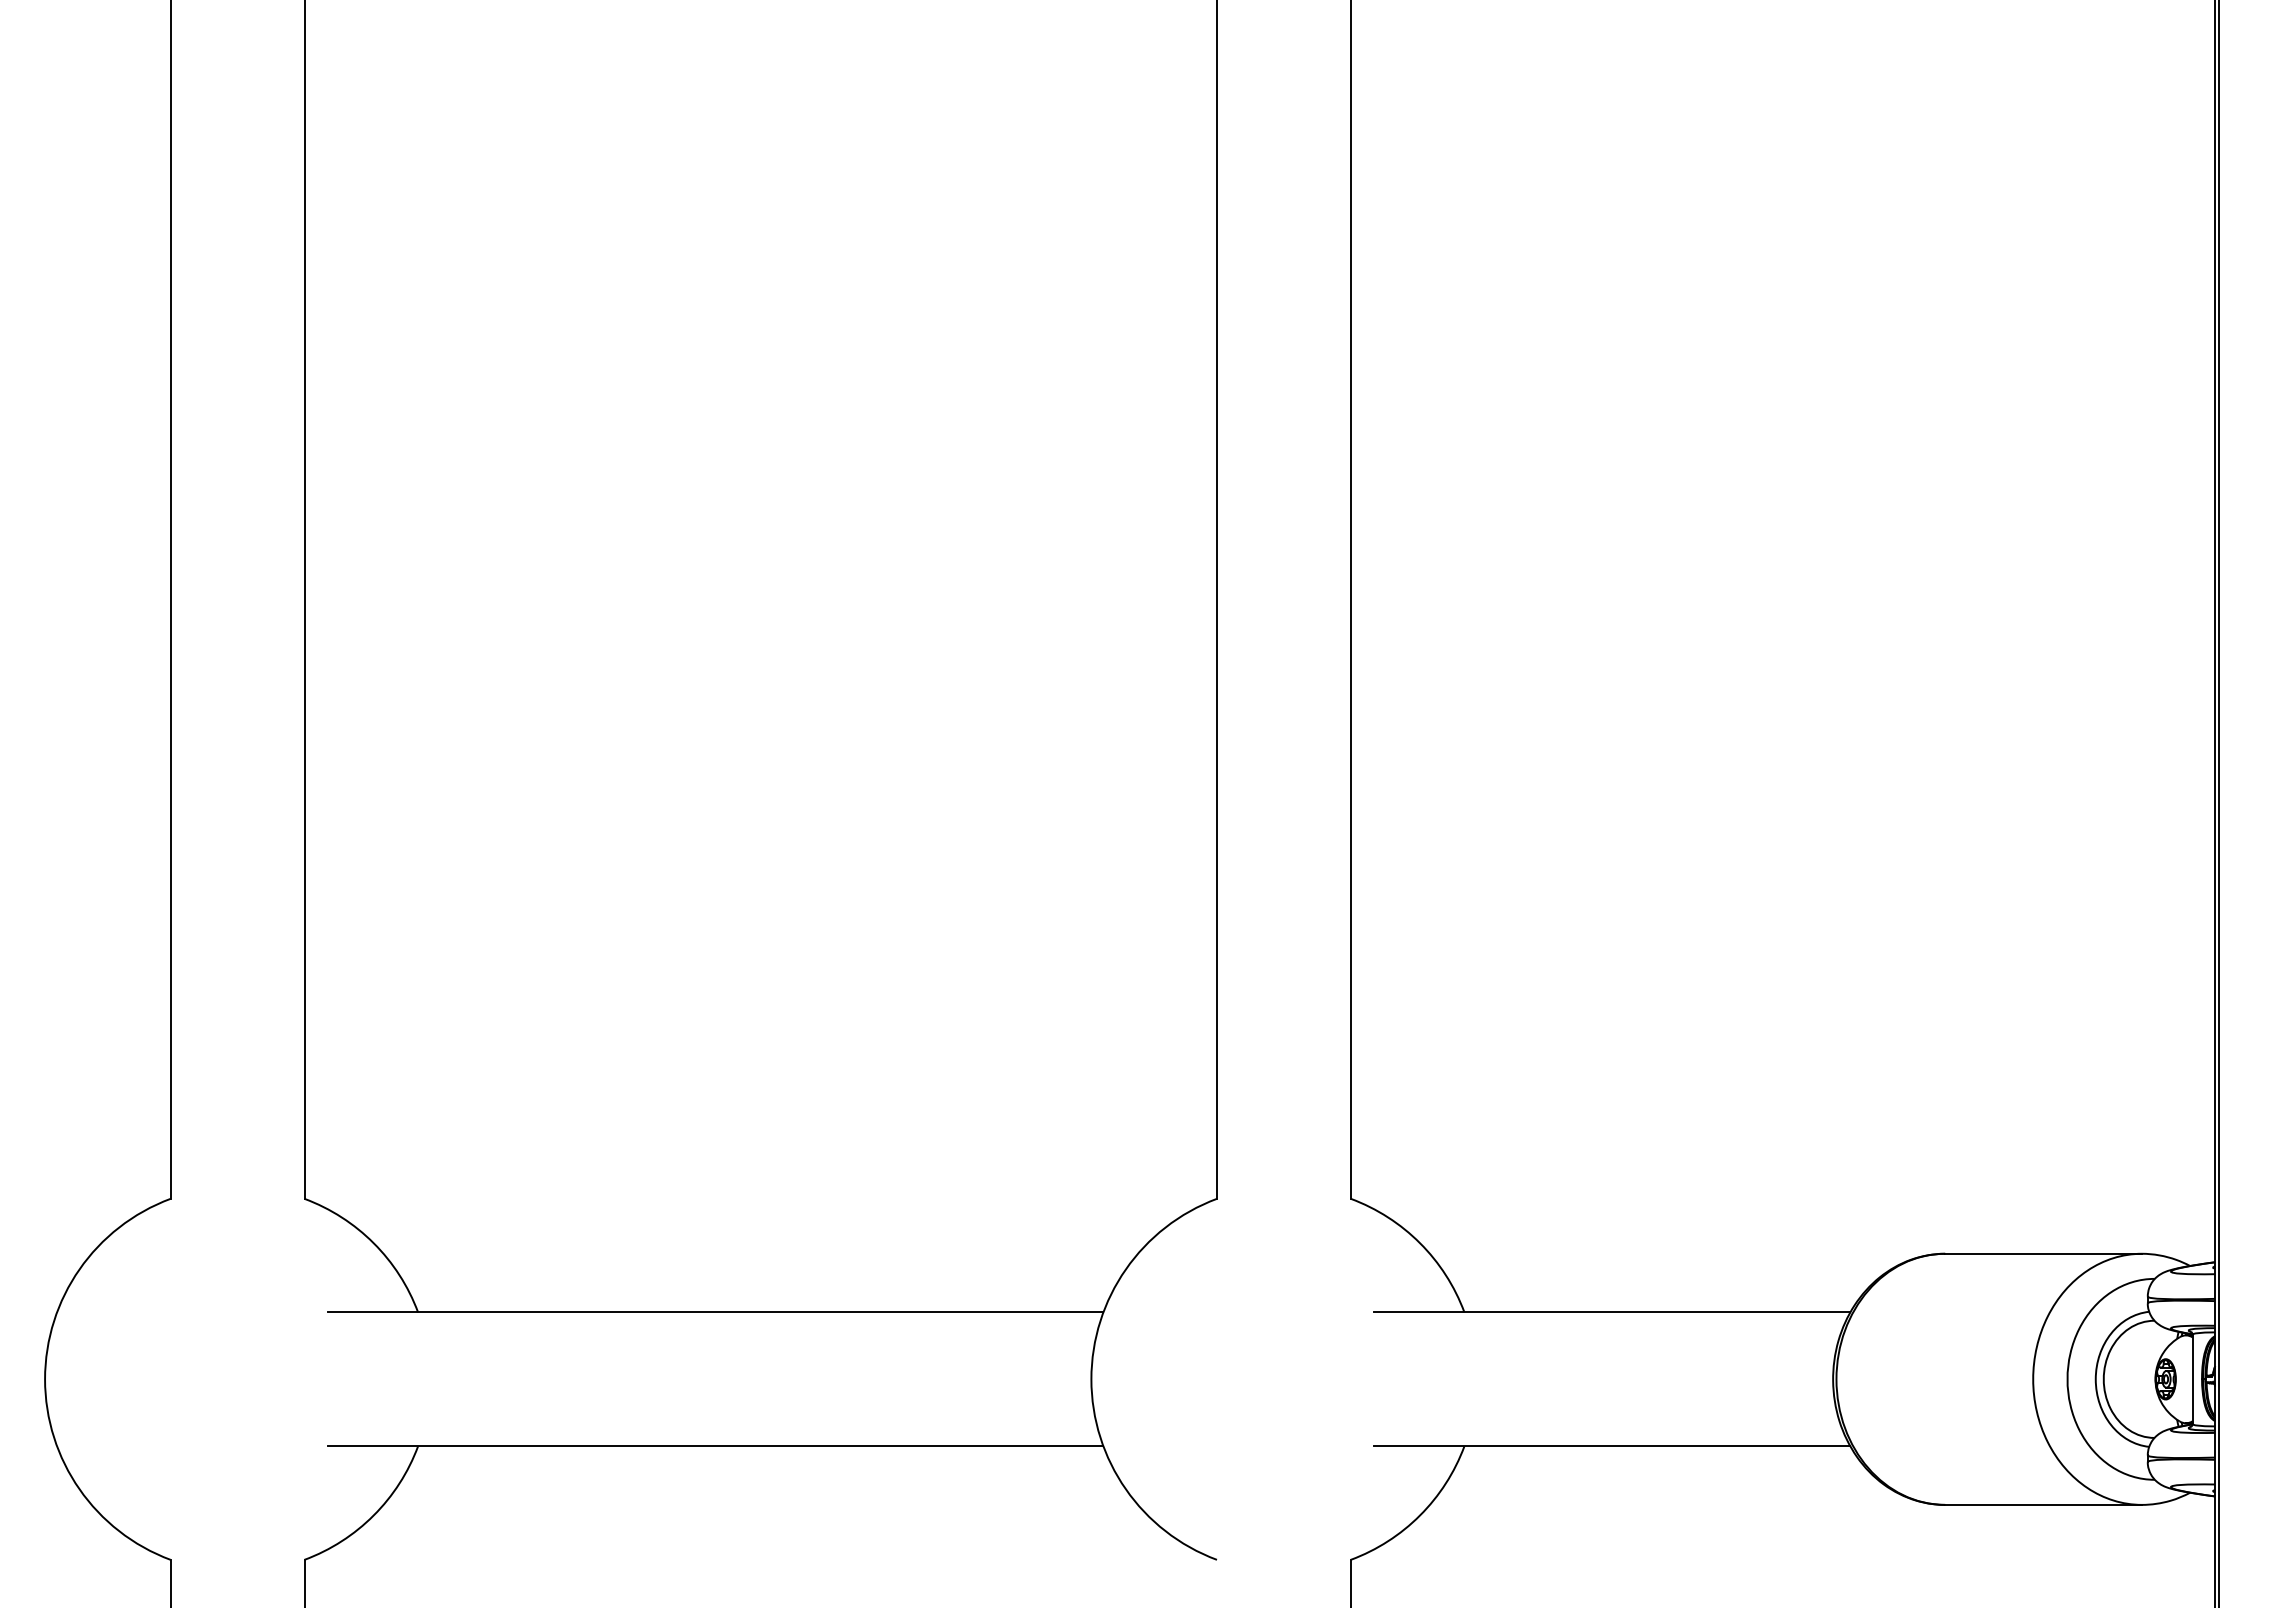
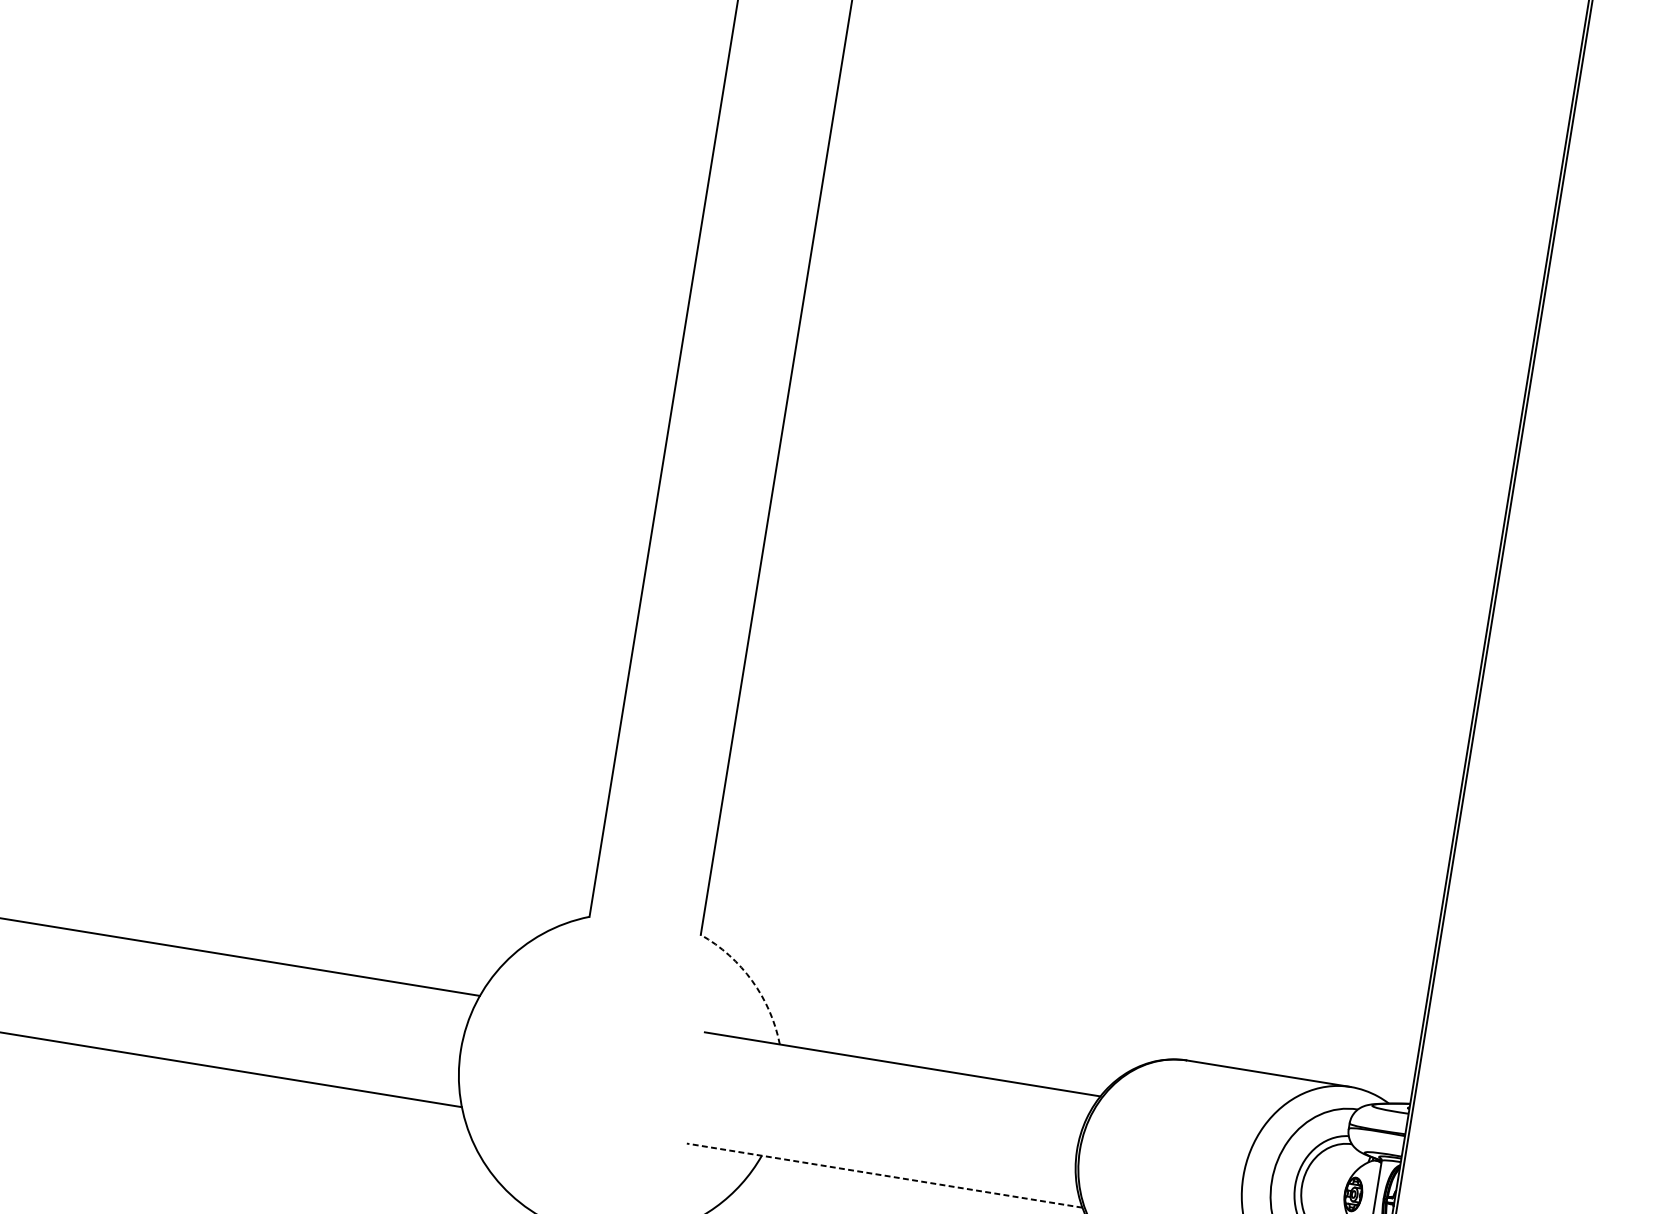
arc: (1420, 1243) -> (752, 981), solid -> dashed
line: (1611, 1446) -> (883, 1175), solid -> dashed

